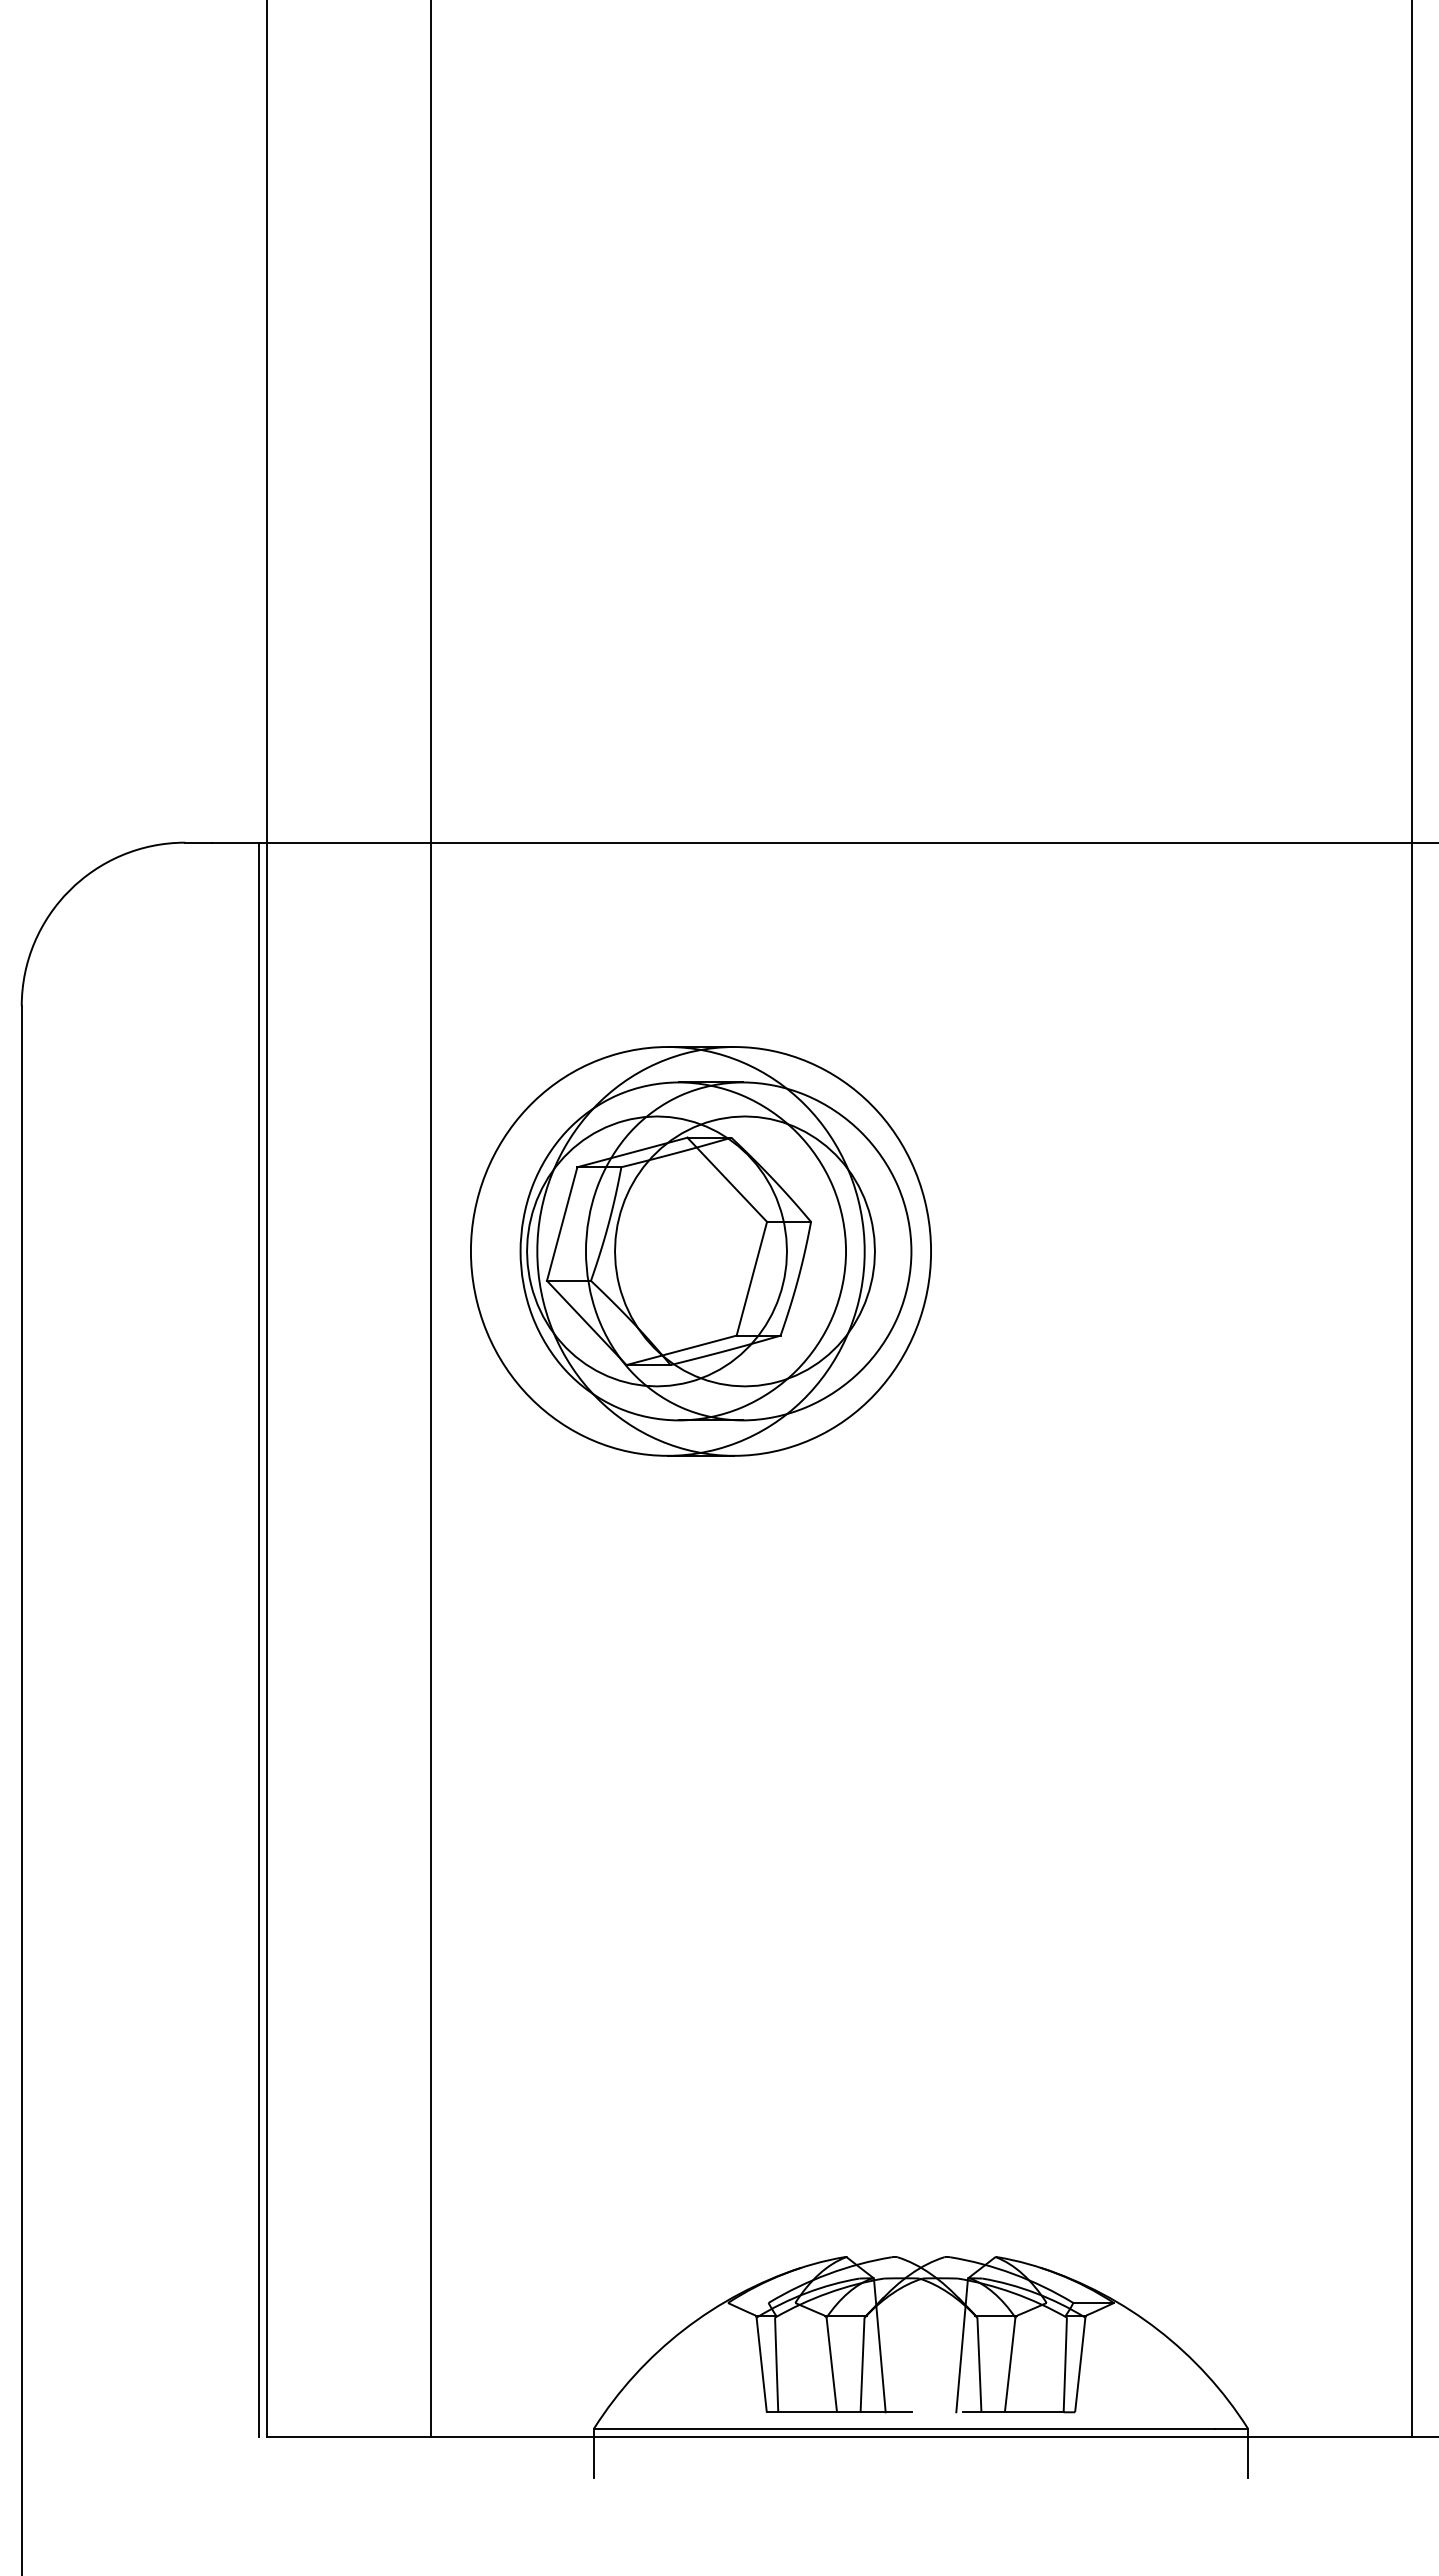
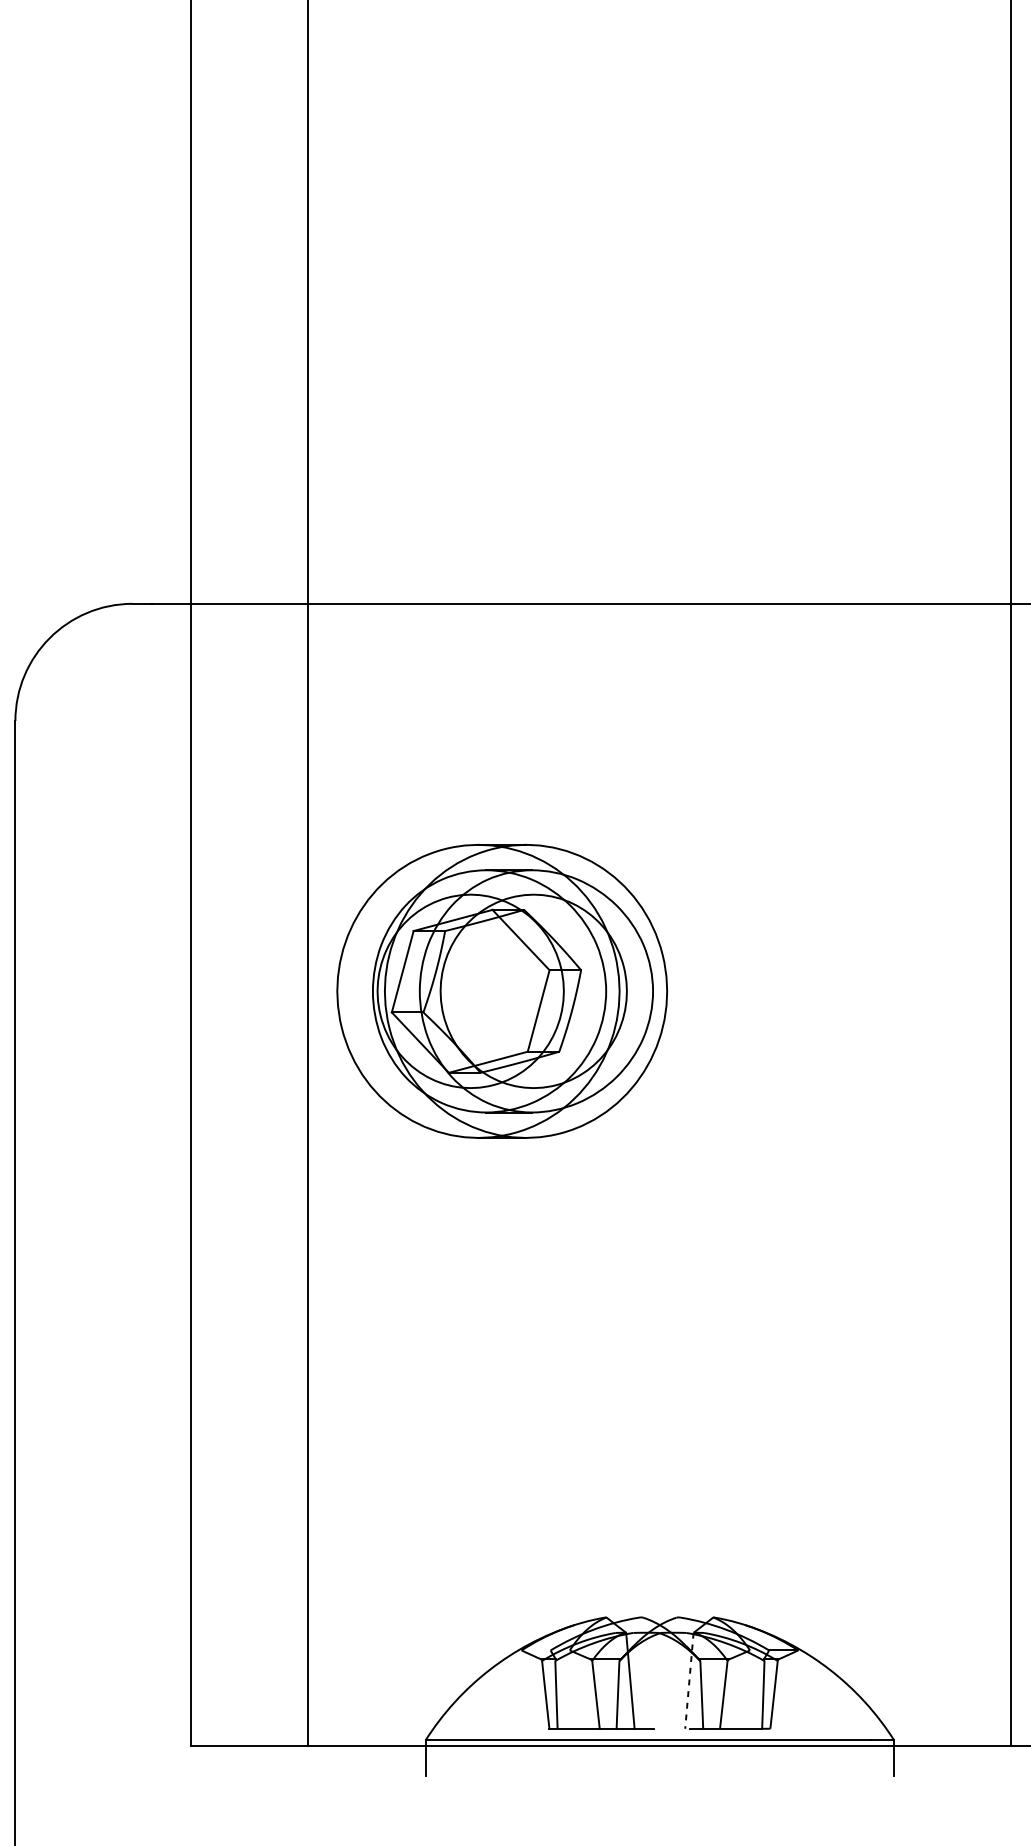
part: (700, 1251) -> (501, 991), moved
line: (258, 1639) -> (185, 1174), removed
line: (962, 2345) -> (689, 1680), solid -> dashed

